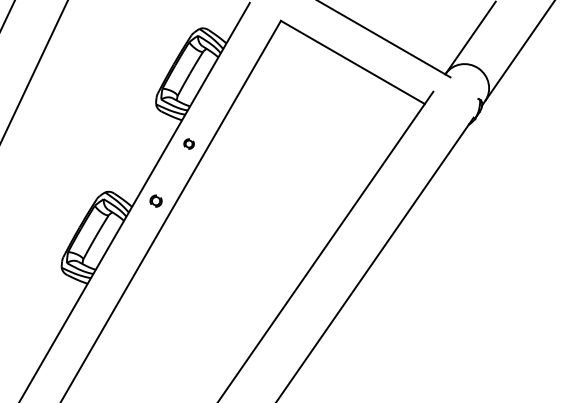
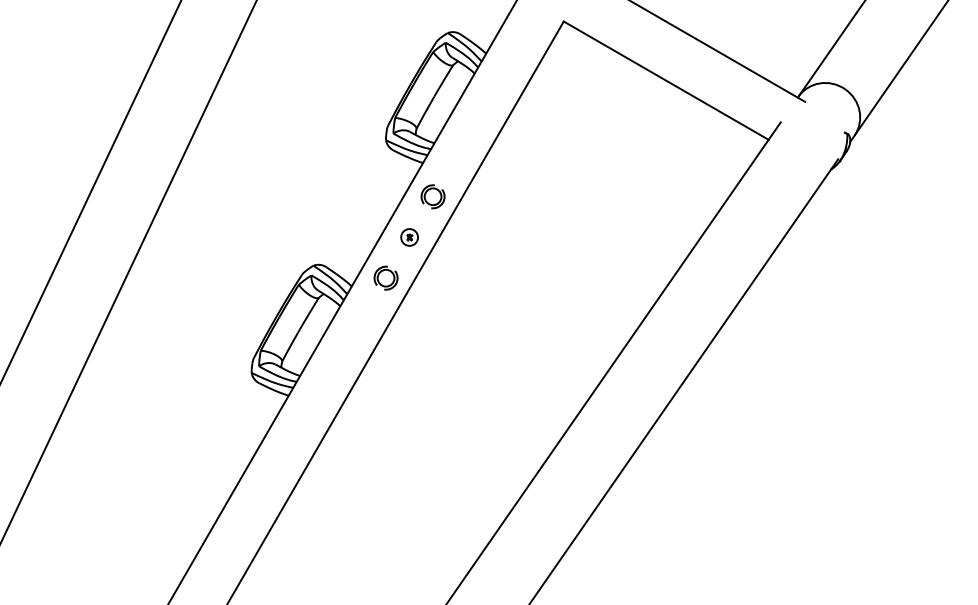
part: (188, 143) -> (432, 196), size x1.67
part: (172, 172) -> (409, 237), added
part: (155, 200) -> (385, 277), size x1.43

